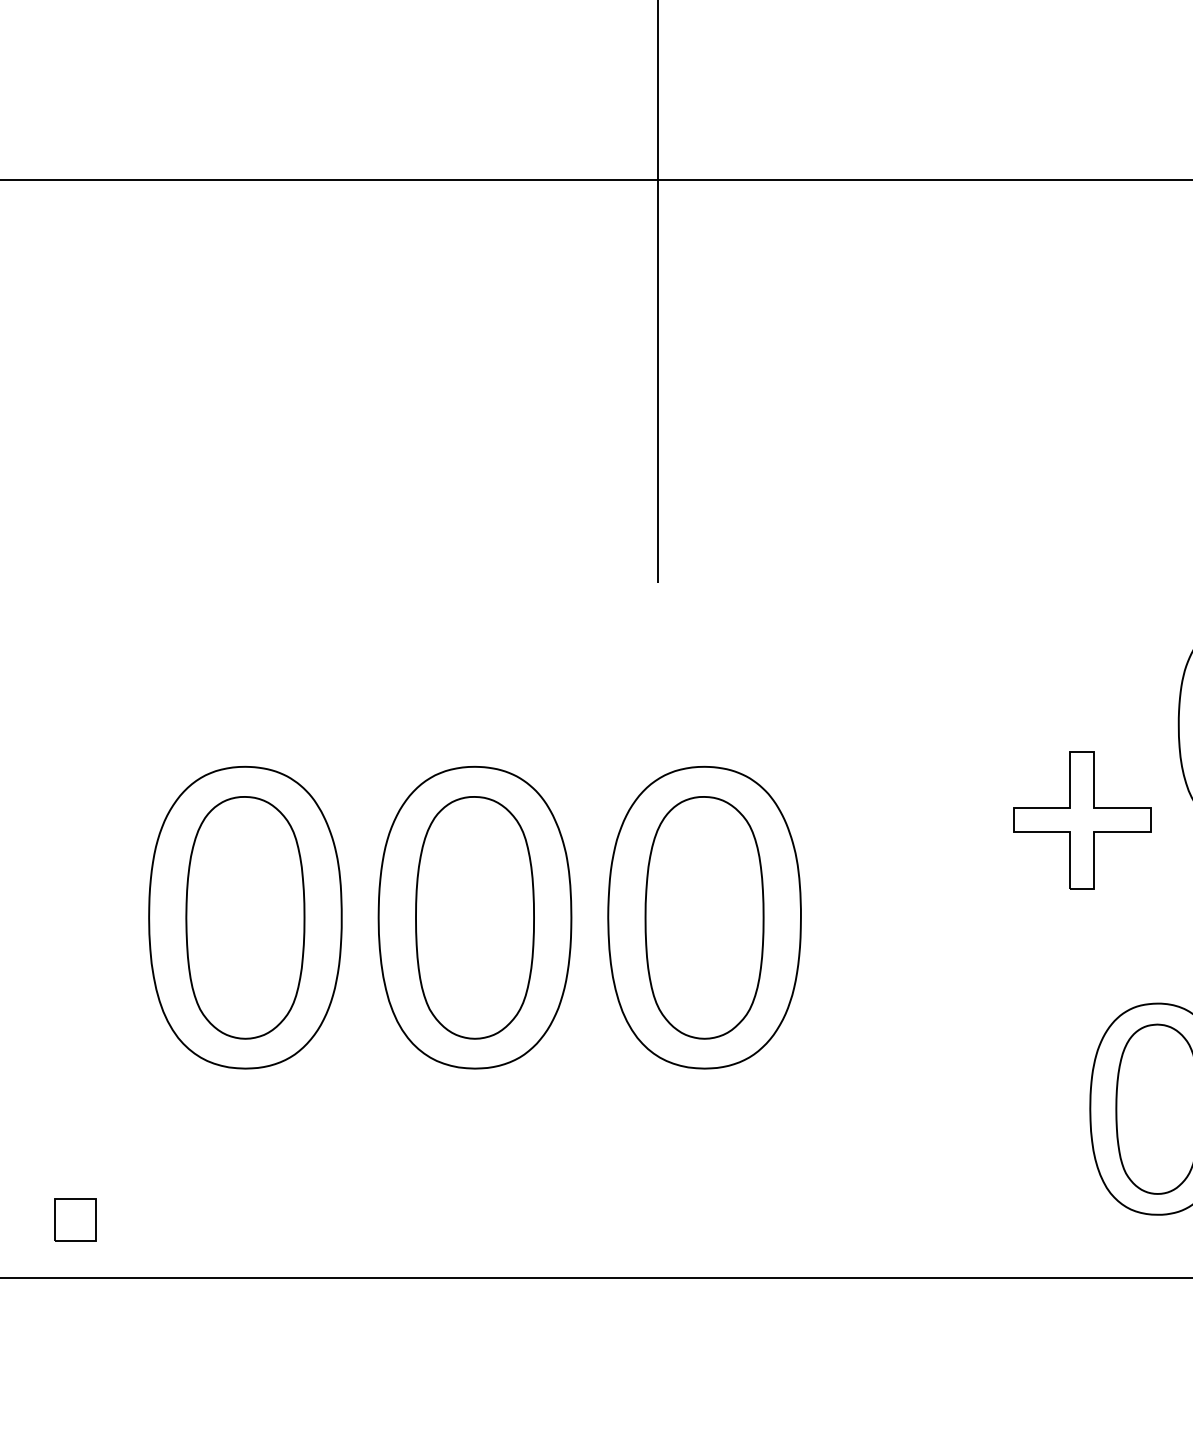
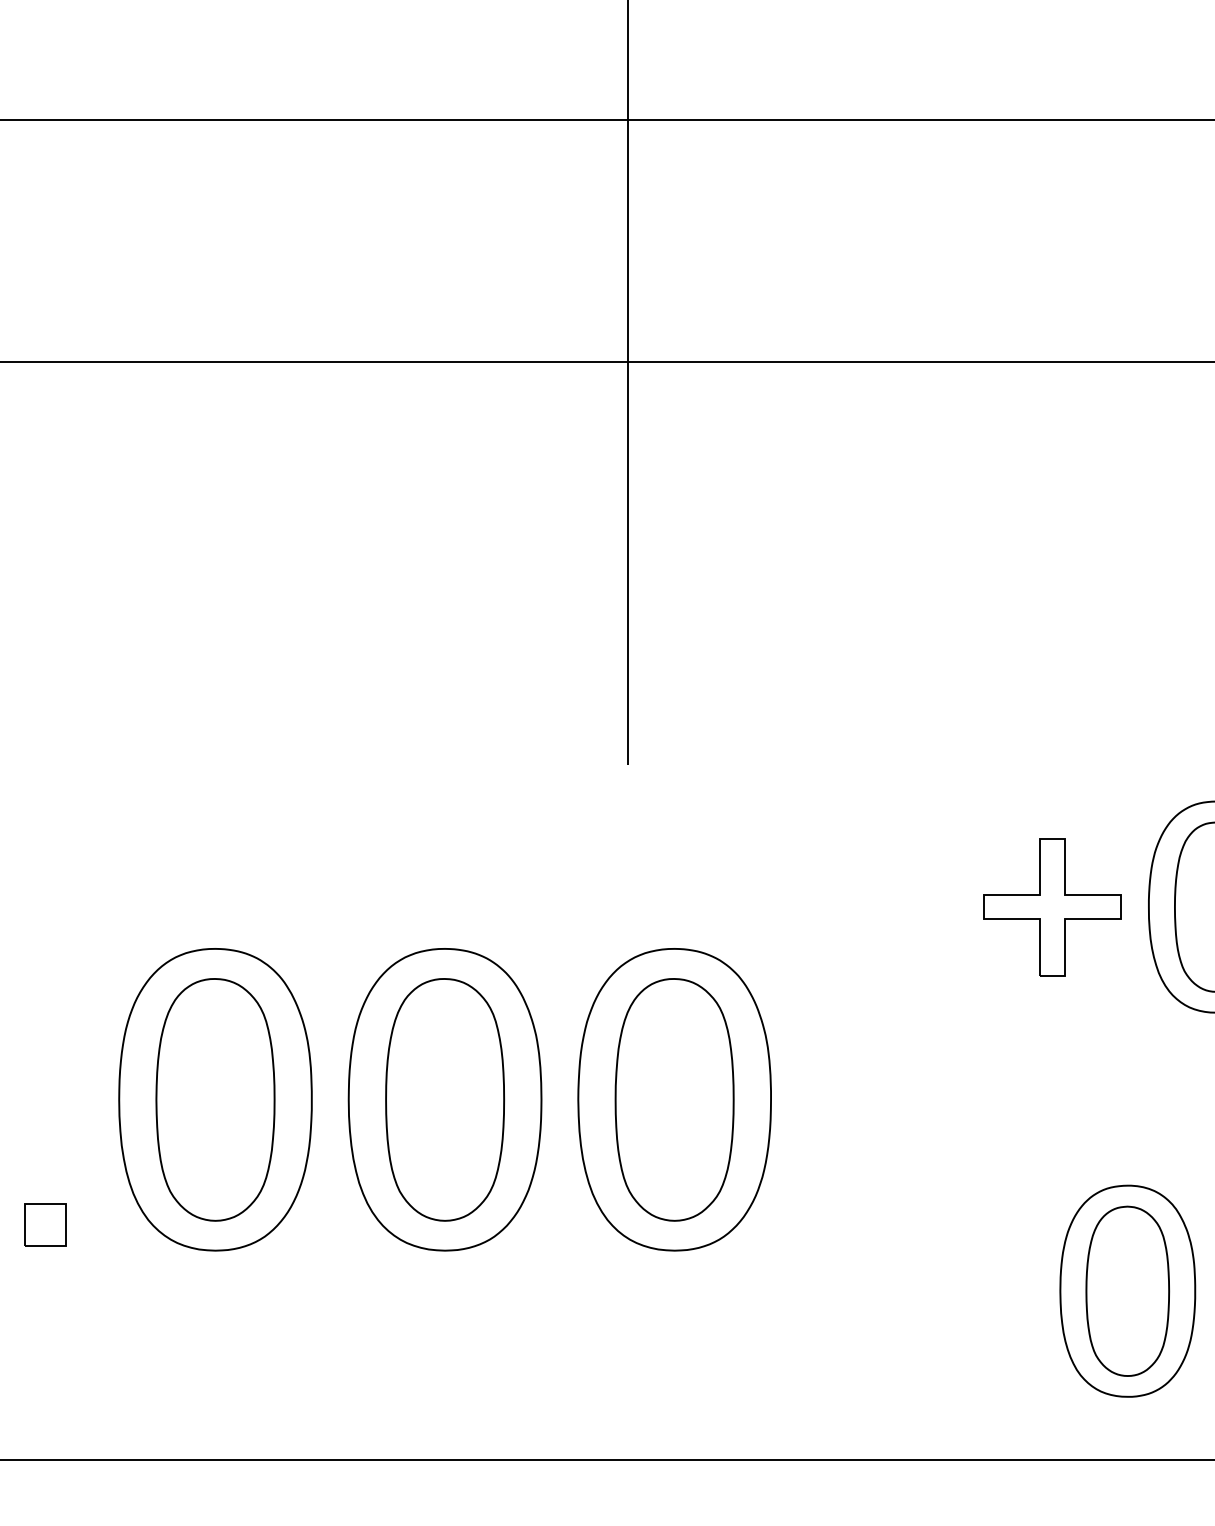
part: (1082, 820) -> (1052, 907), moved
part: (75, 1219) -> (45, 1224), moved

